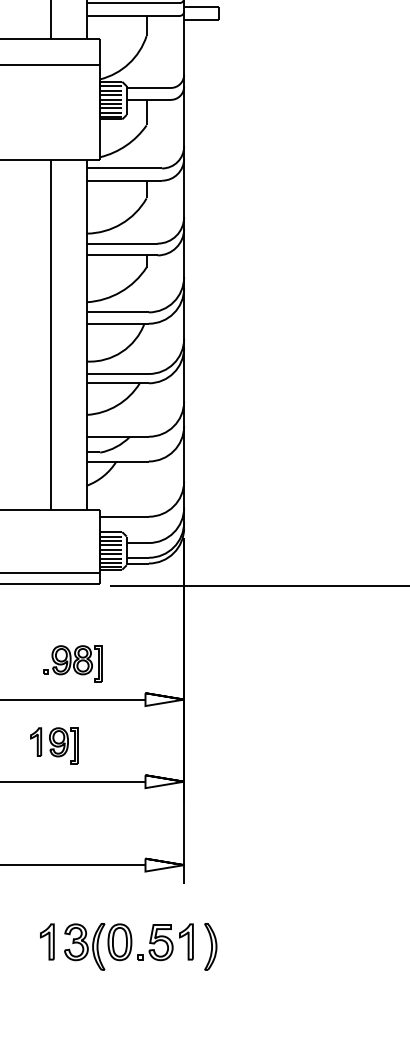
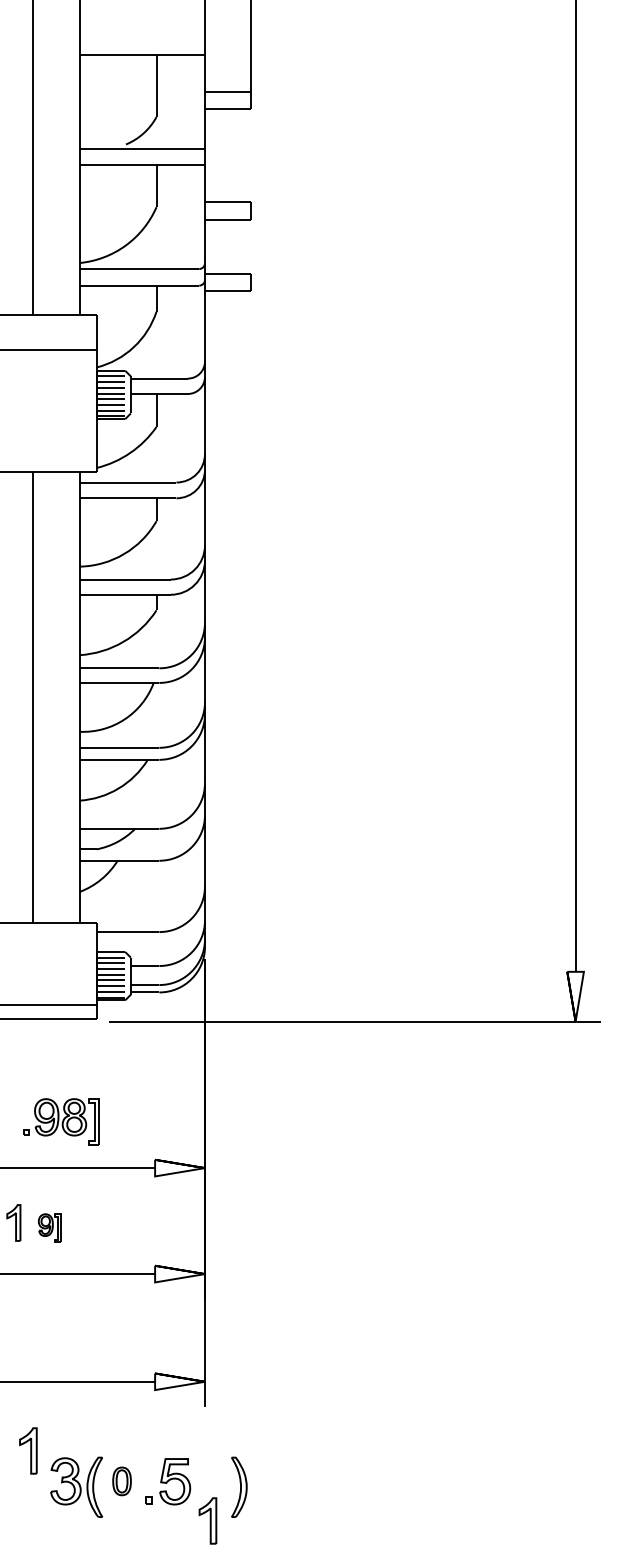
part: (63, 745) -> (49, 1227), size x0.6
part: (47, 941) -> (28, 1450), moved
part: (186, 941) -> (207, 1520), moved
part: (119, 942) -> (121, 1481), size x0.6

